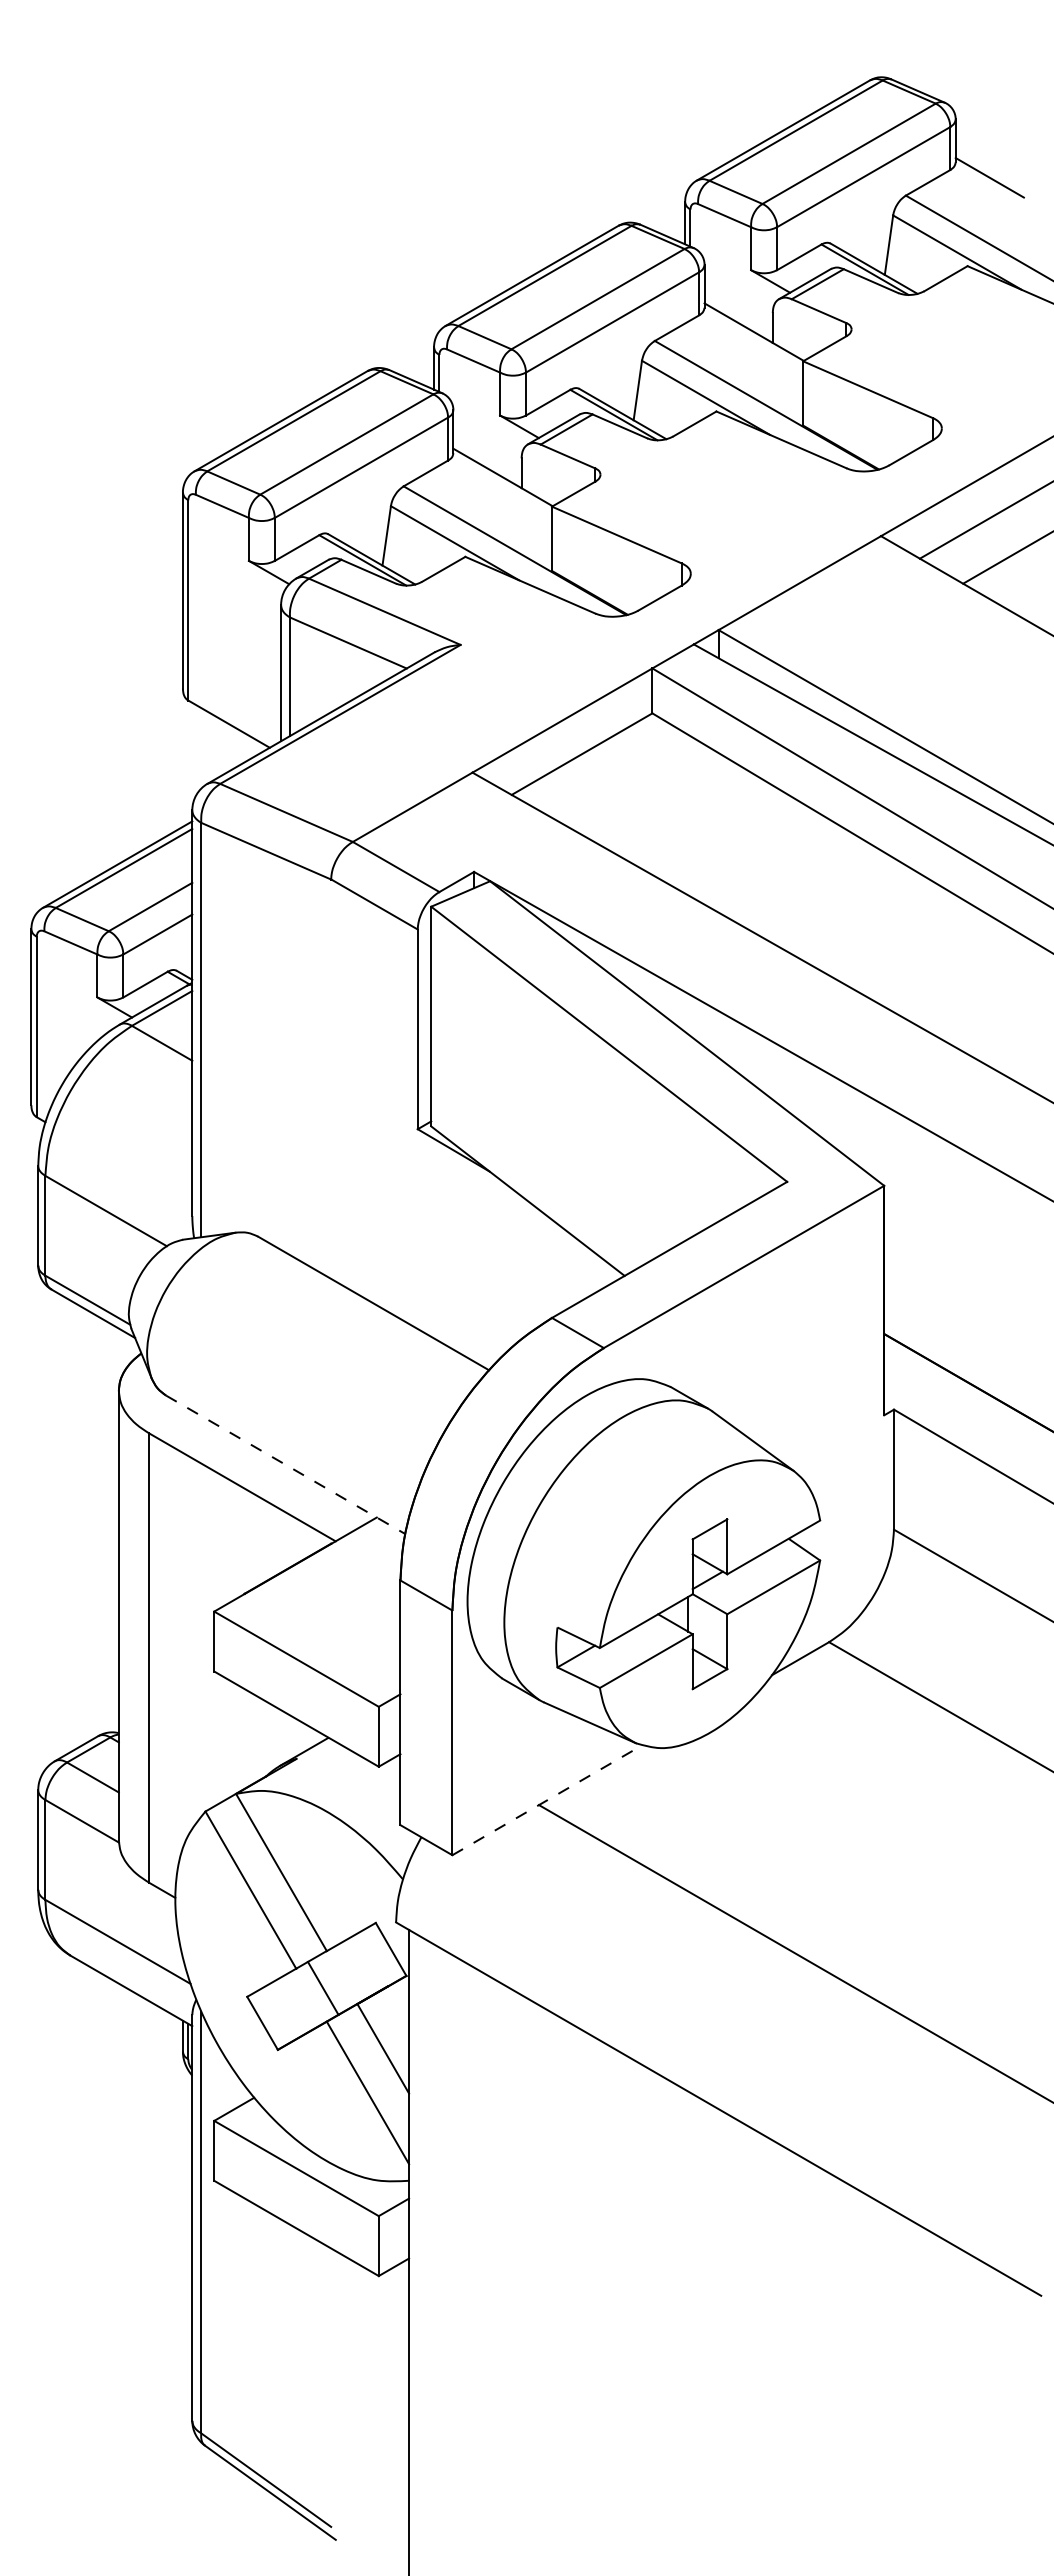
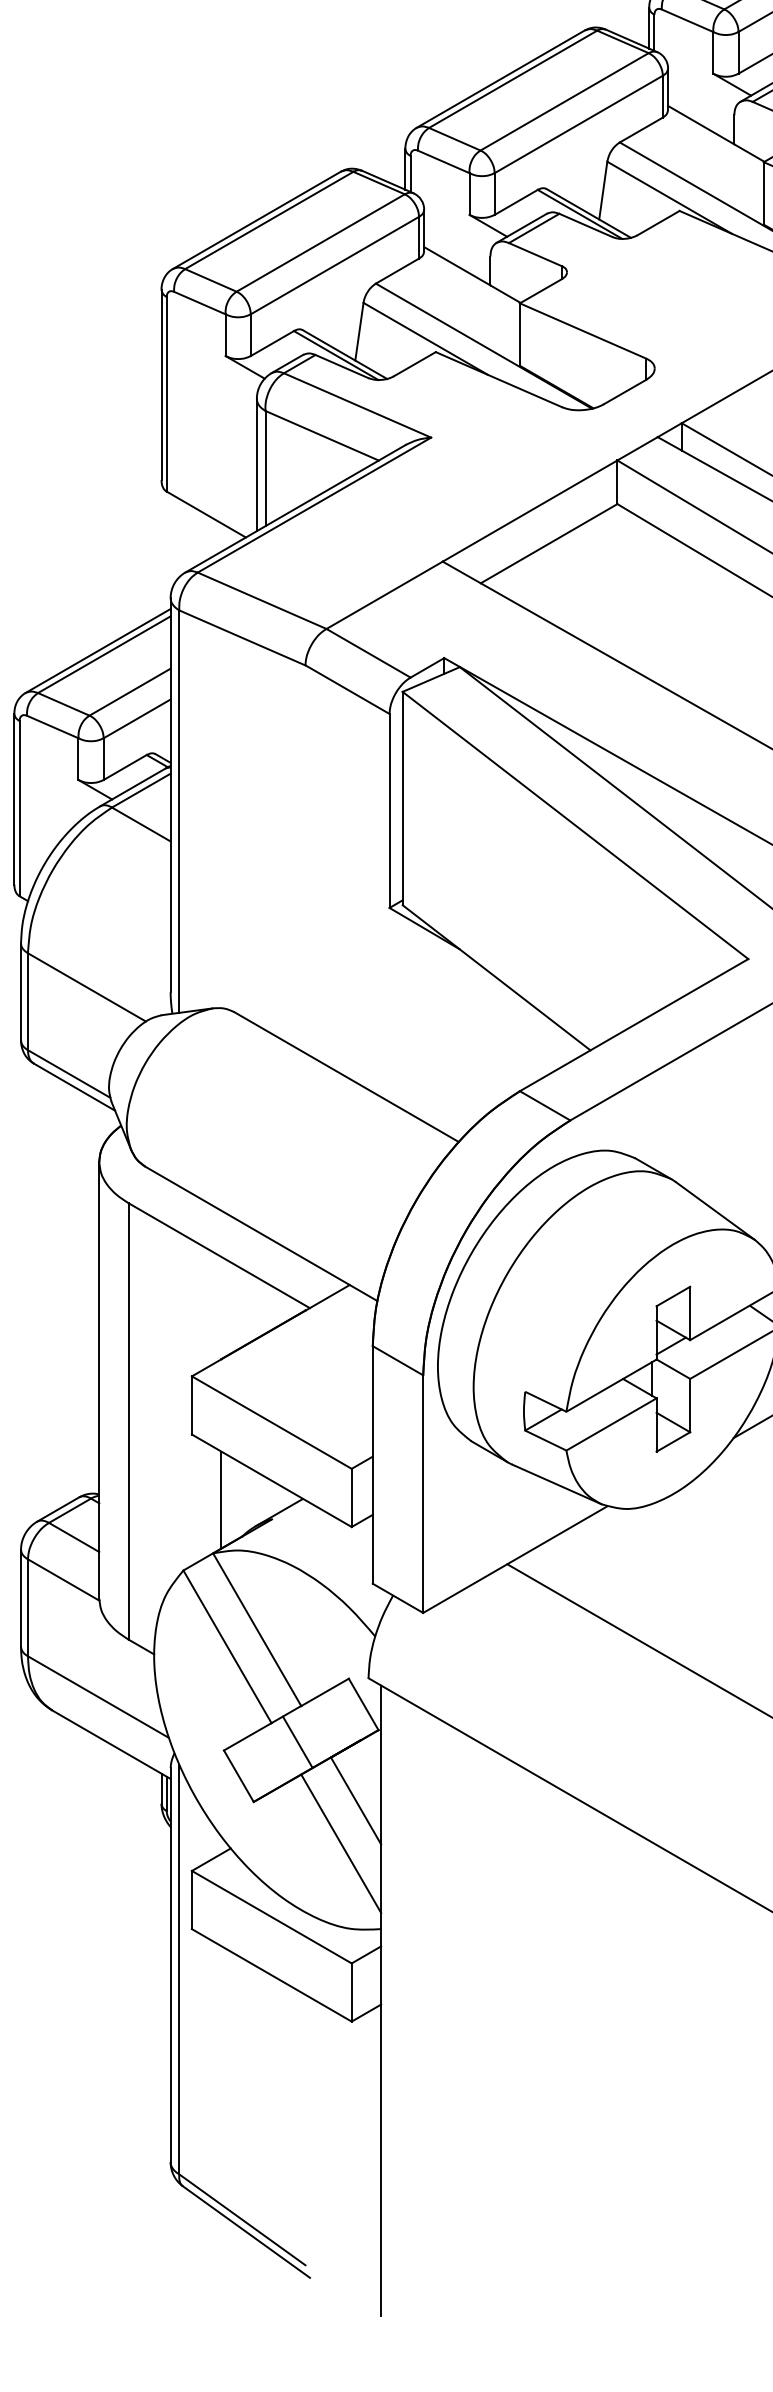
line: (286, 1465) -> (262, 1234), dashed -> solid
line: (244, 1738) -> (221, 1499), added
line: (547, 1800) -> (515, 1559), dashed -> solid

